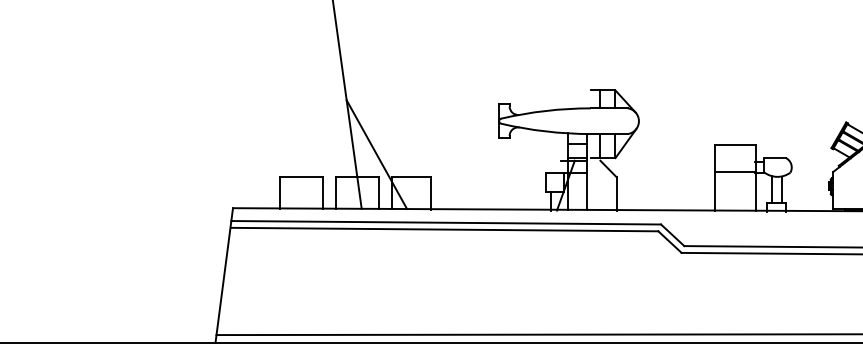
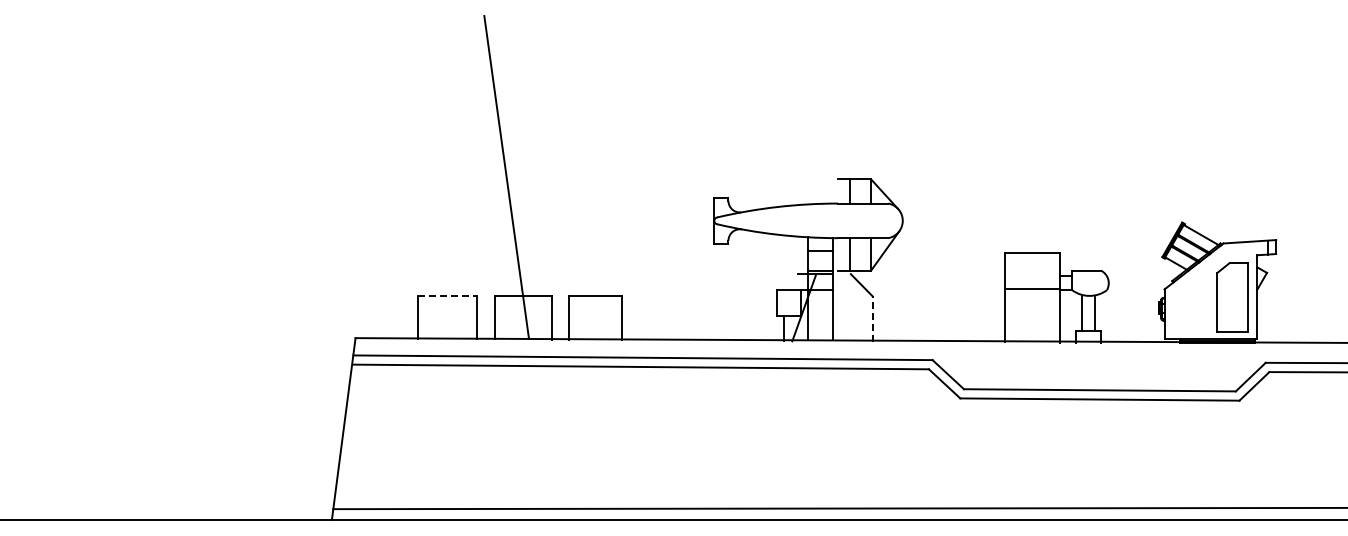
line: (376, 154) -> (549, 265), removed
line: (301, 177) -> (447, 296), solid -> dashed
line: (616, 194) -> (872, 319), solid -> dashed

